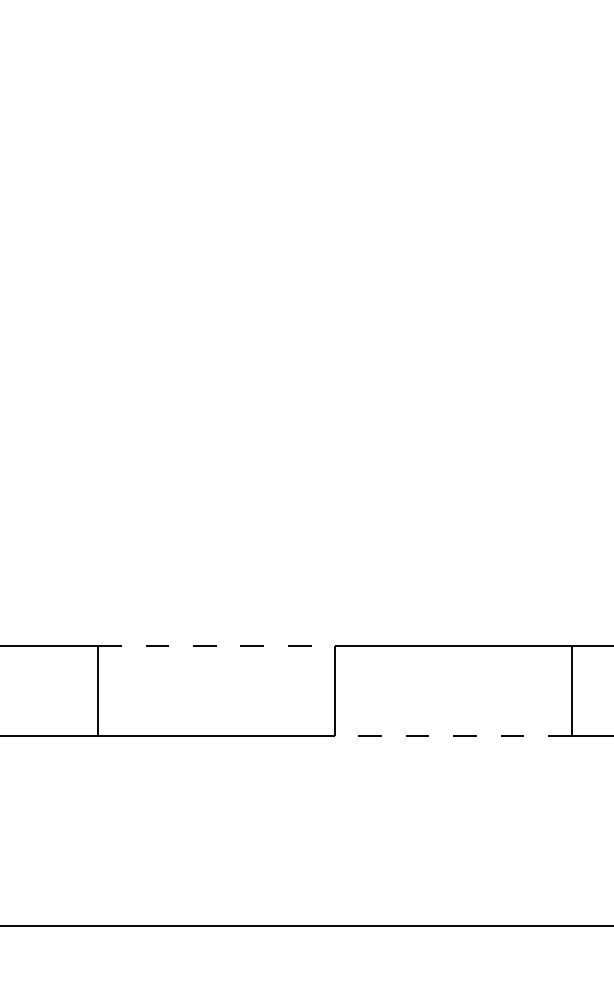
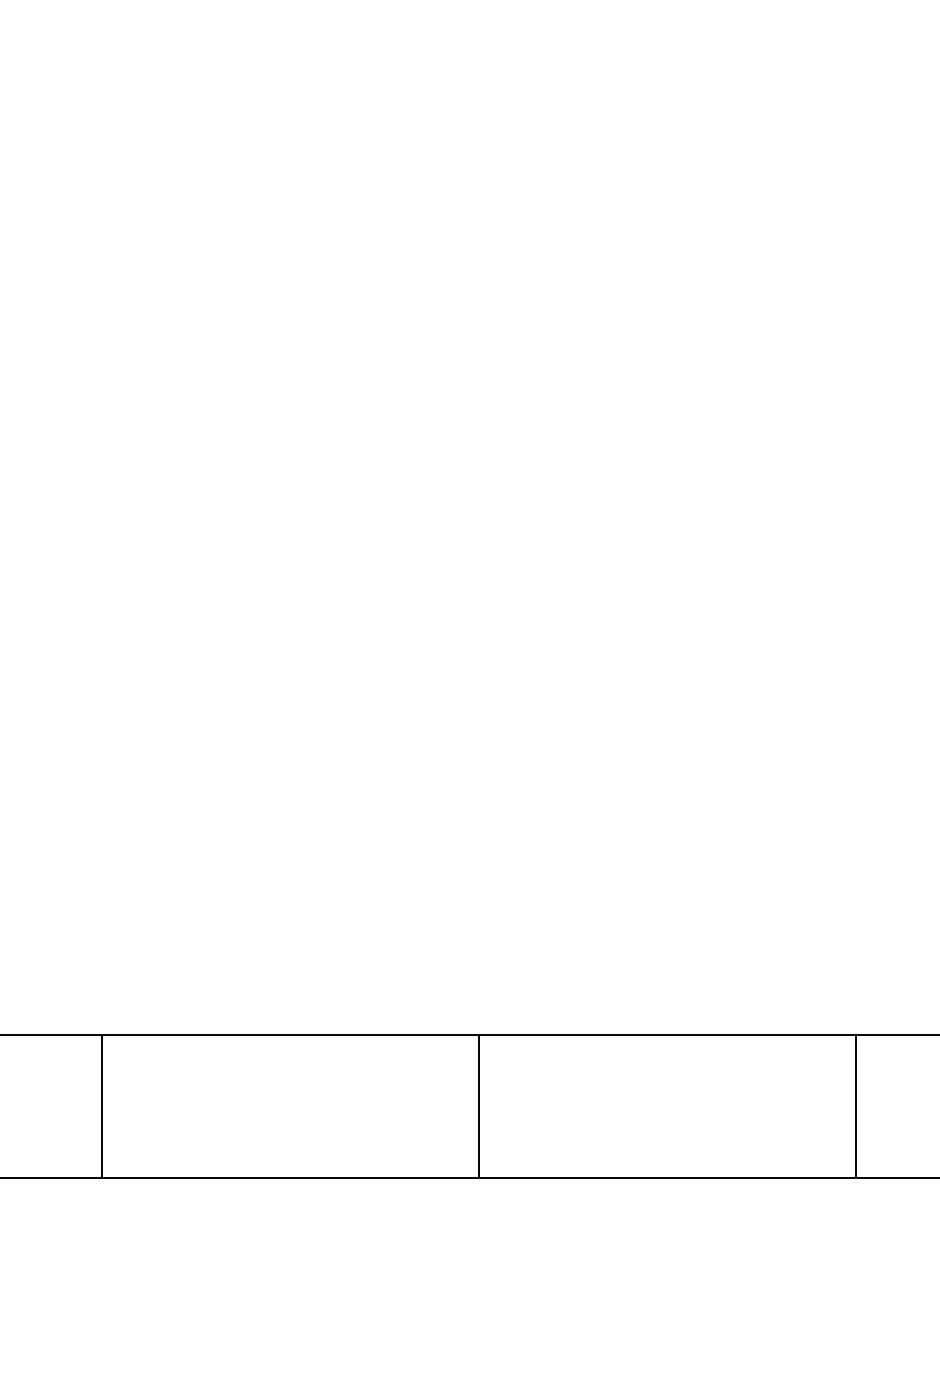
line: (217, 646) -> (291, 1035), dashed -> solid
line: (452, 736) -> (665, 1178), dashed -> solid

